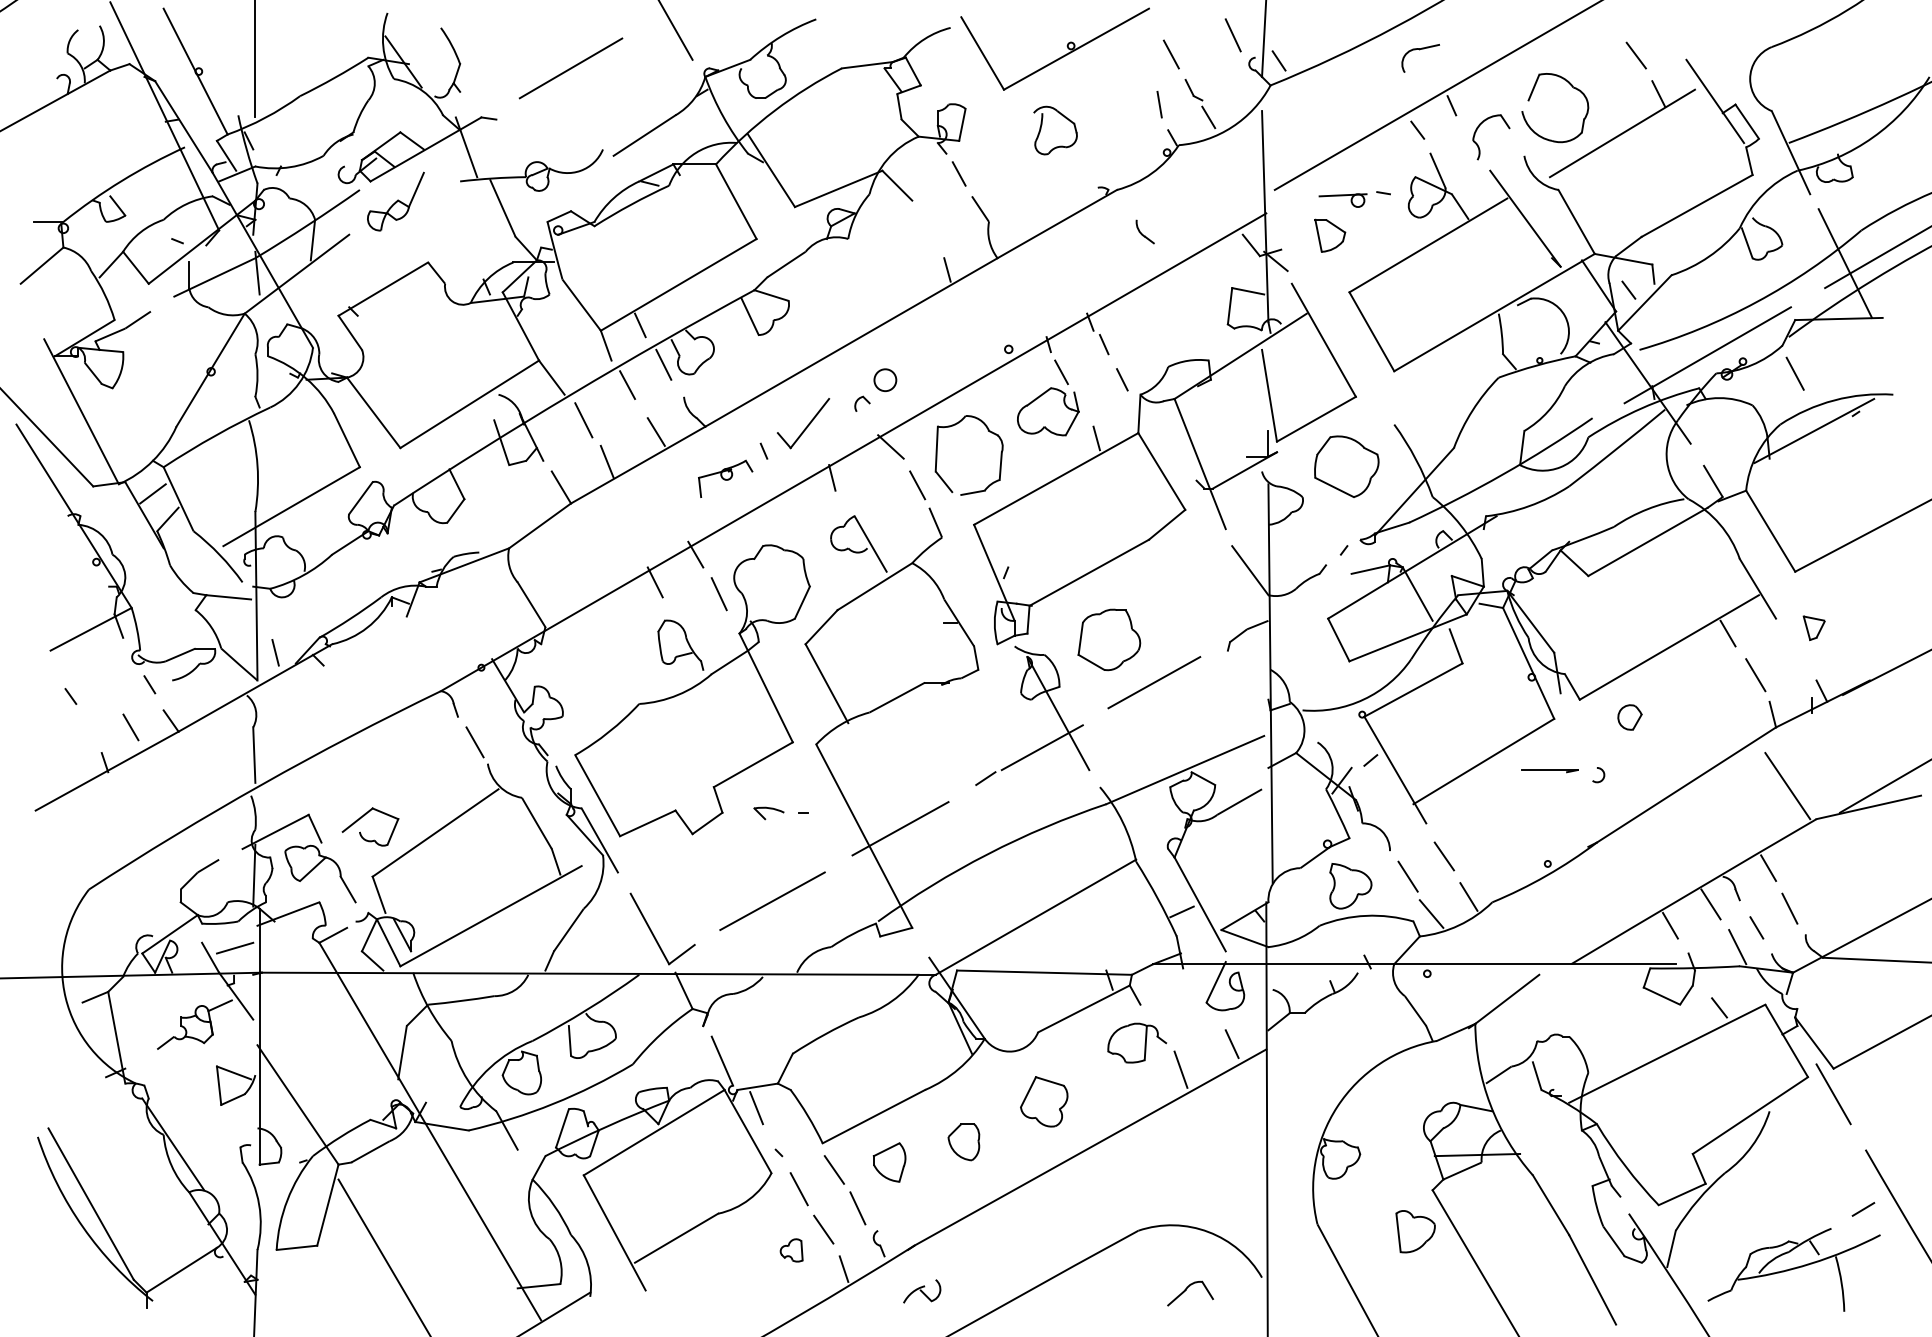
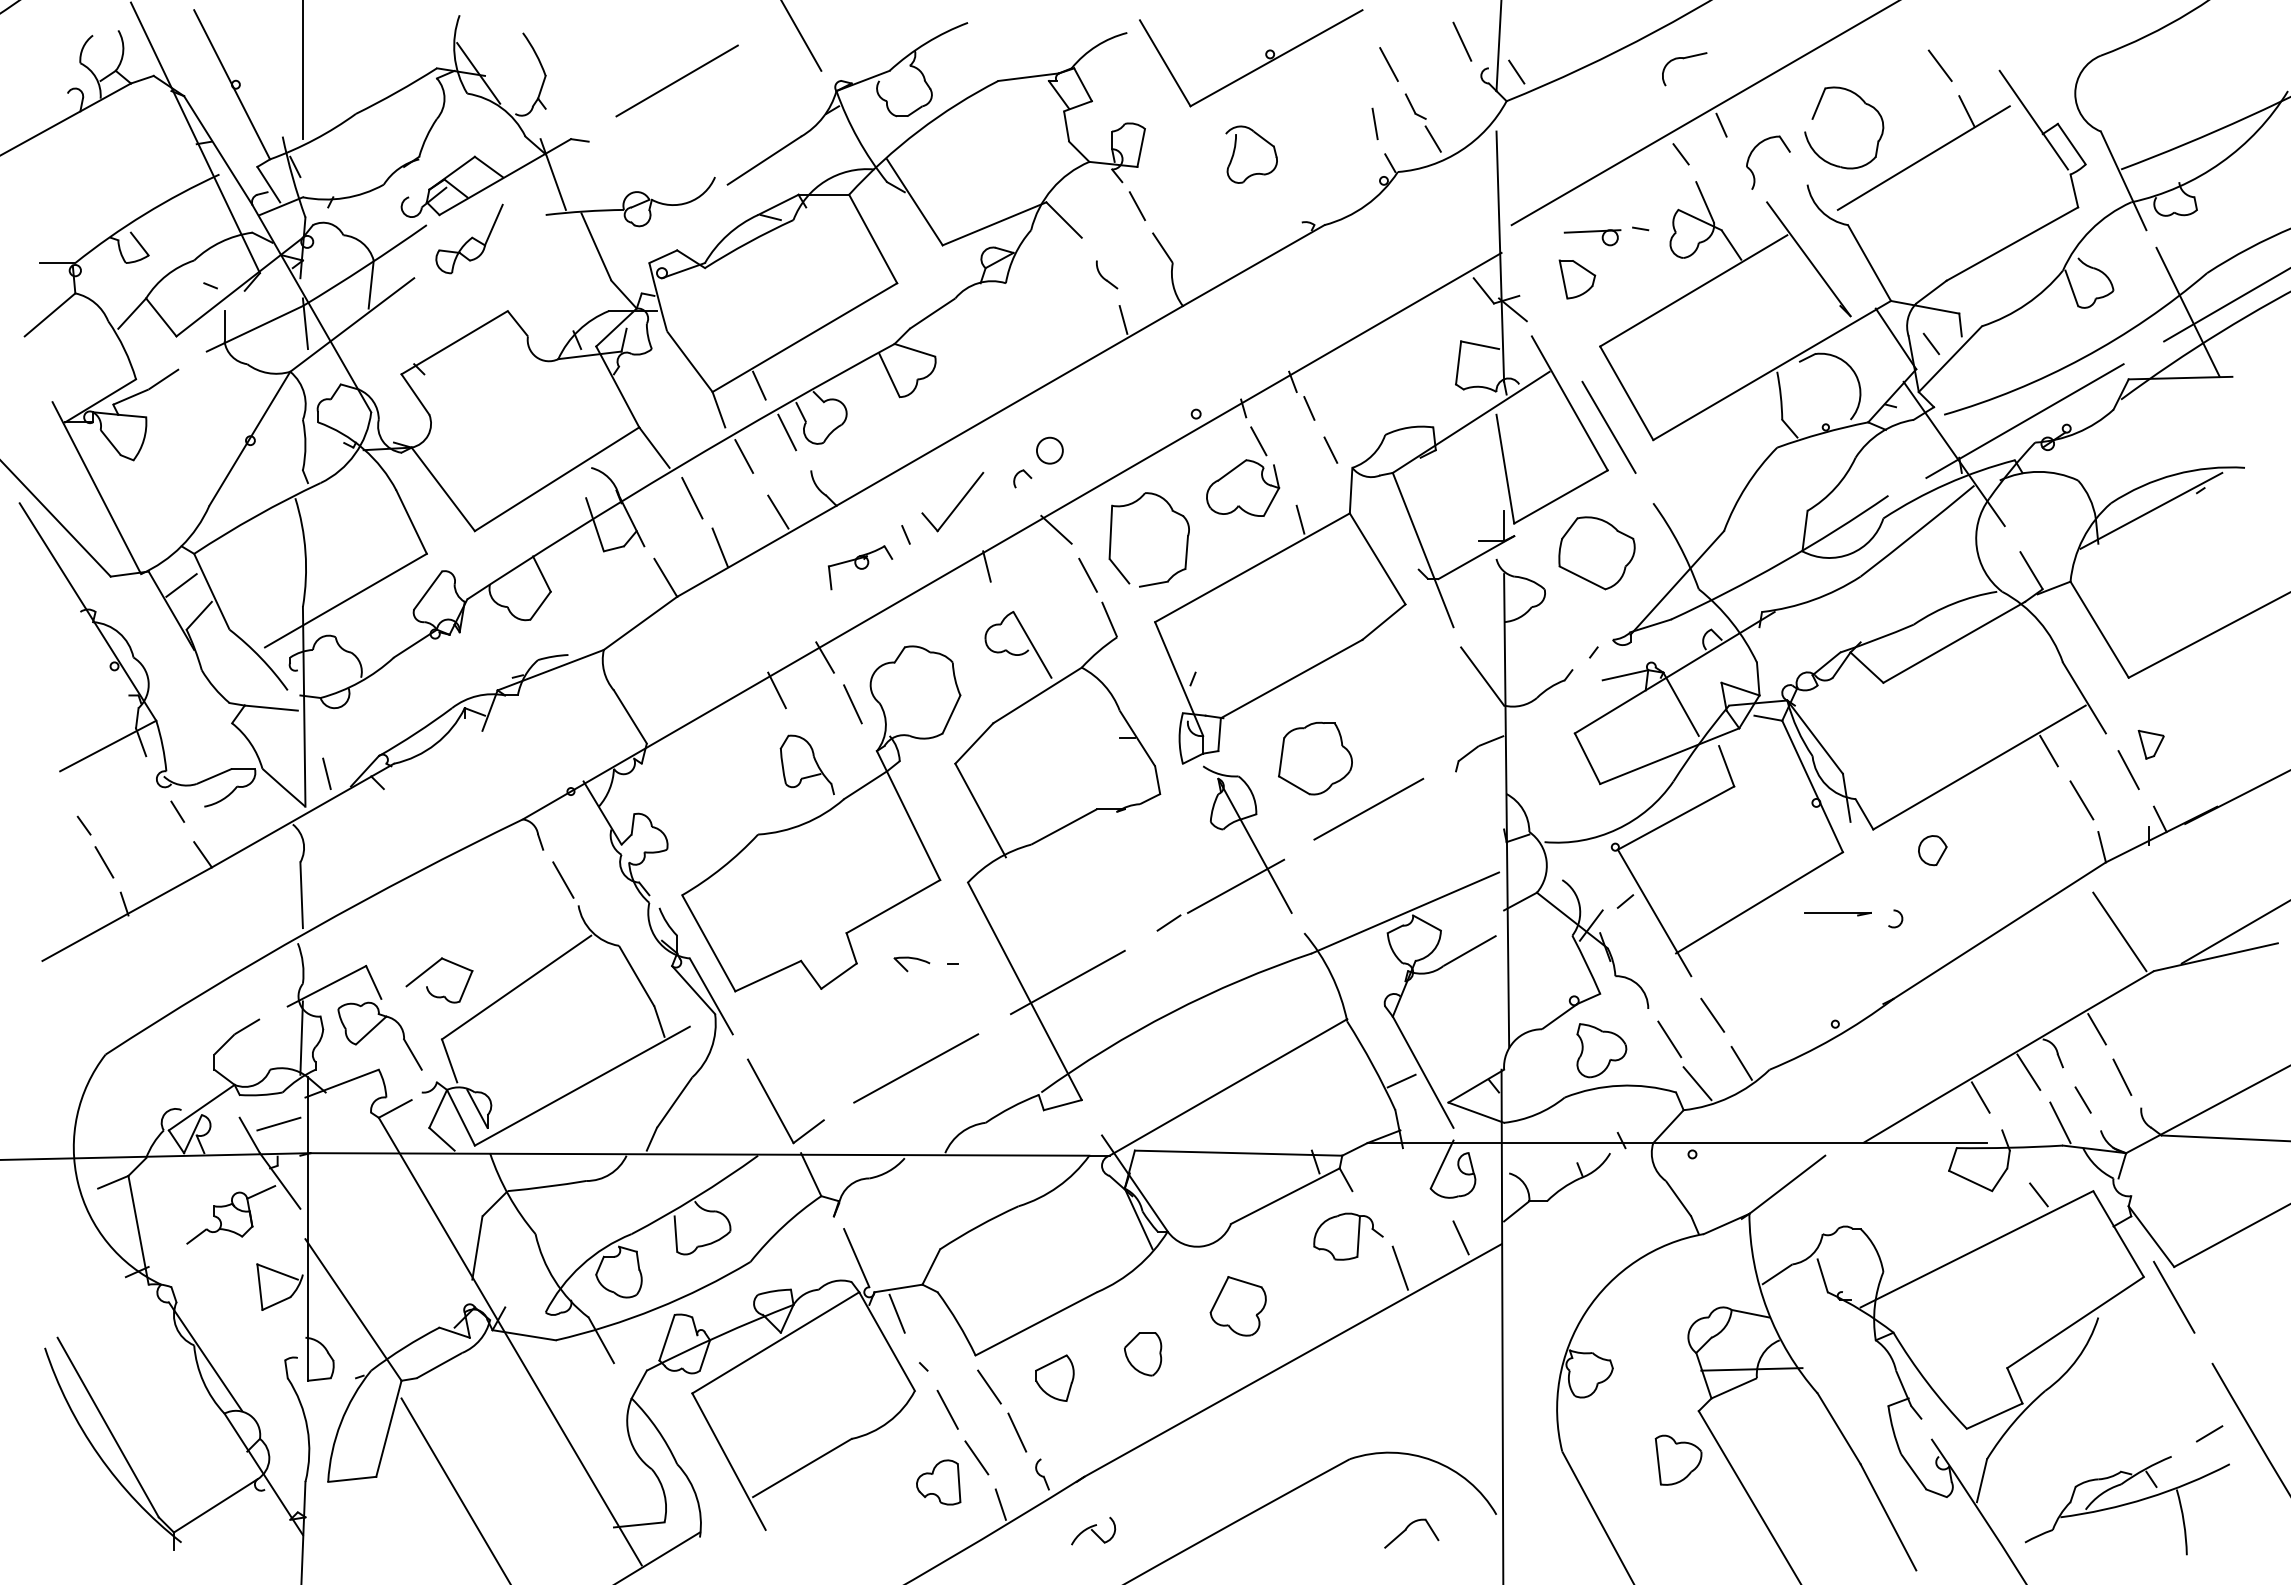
part: (1144, 231) -> (1106, 274), moved
line: (1356, 359) -> (1608, 426), added
line: (1795, 374) -> (2128, 770), moved
line: (131, 727) -> (104, 862), moved
part: (791, 1250) -> (938, 1482), size x1.67

